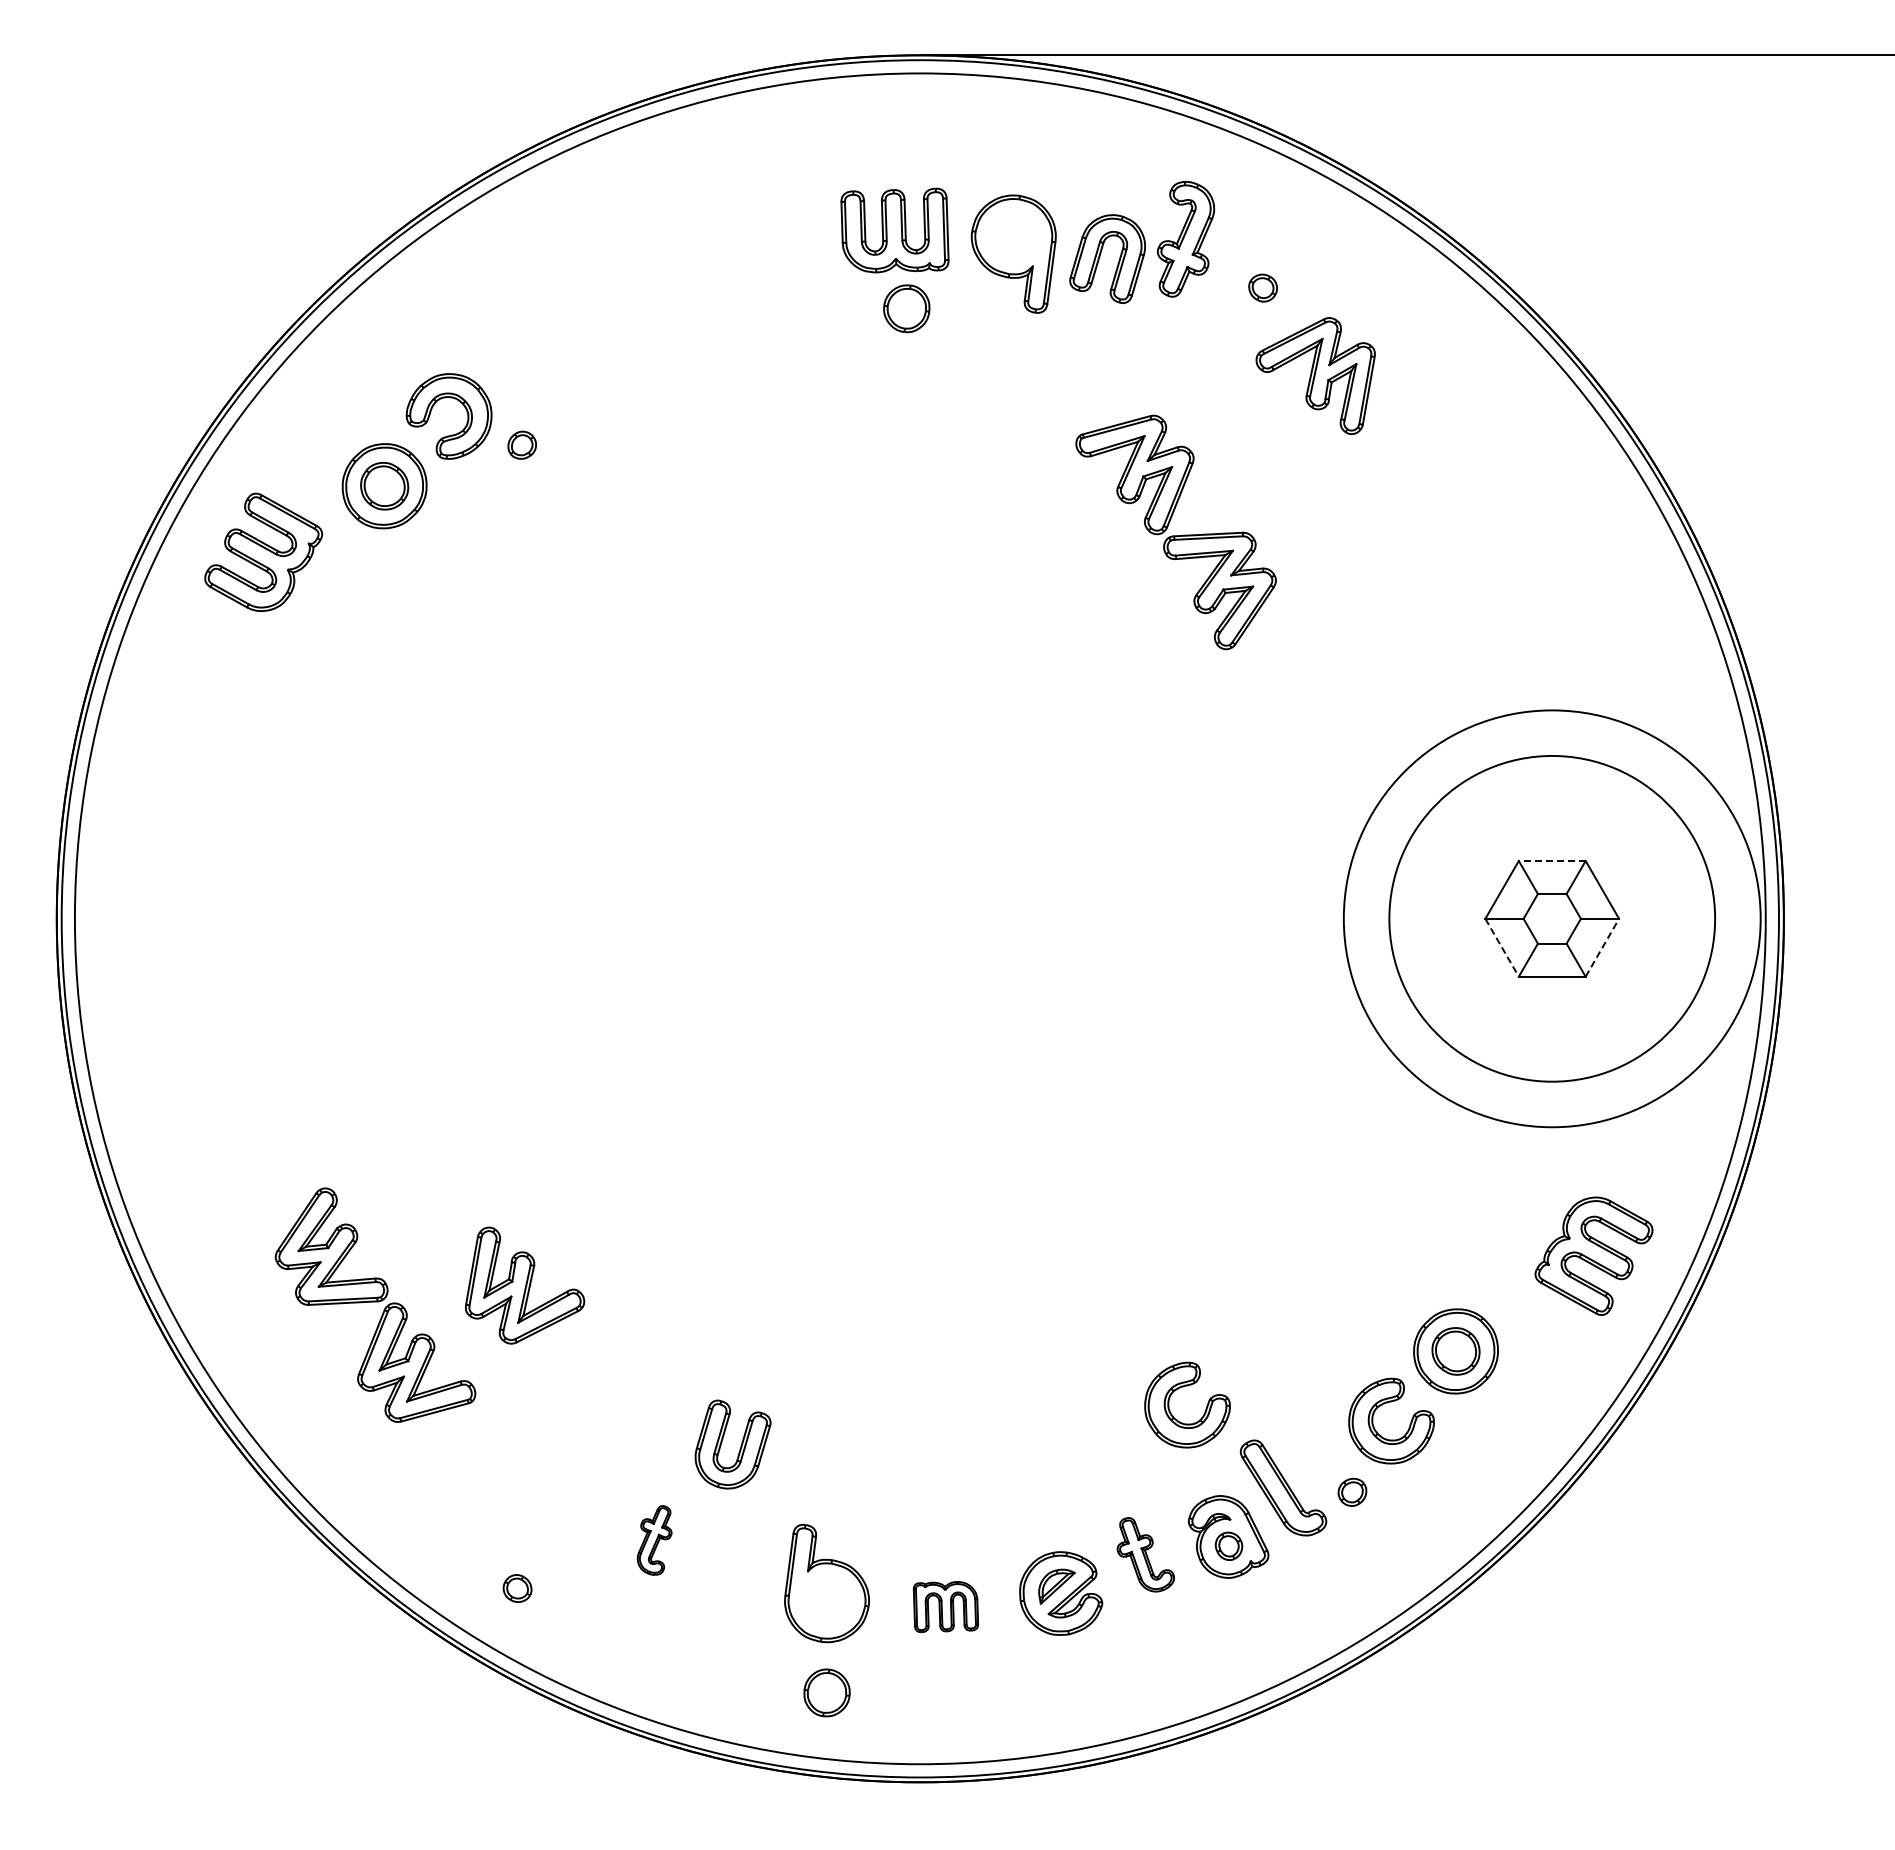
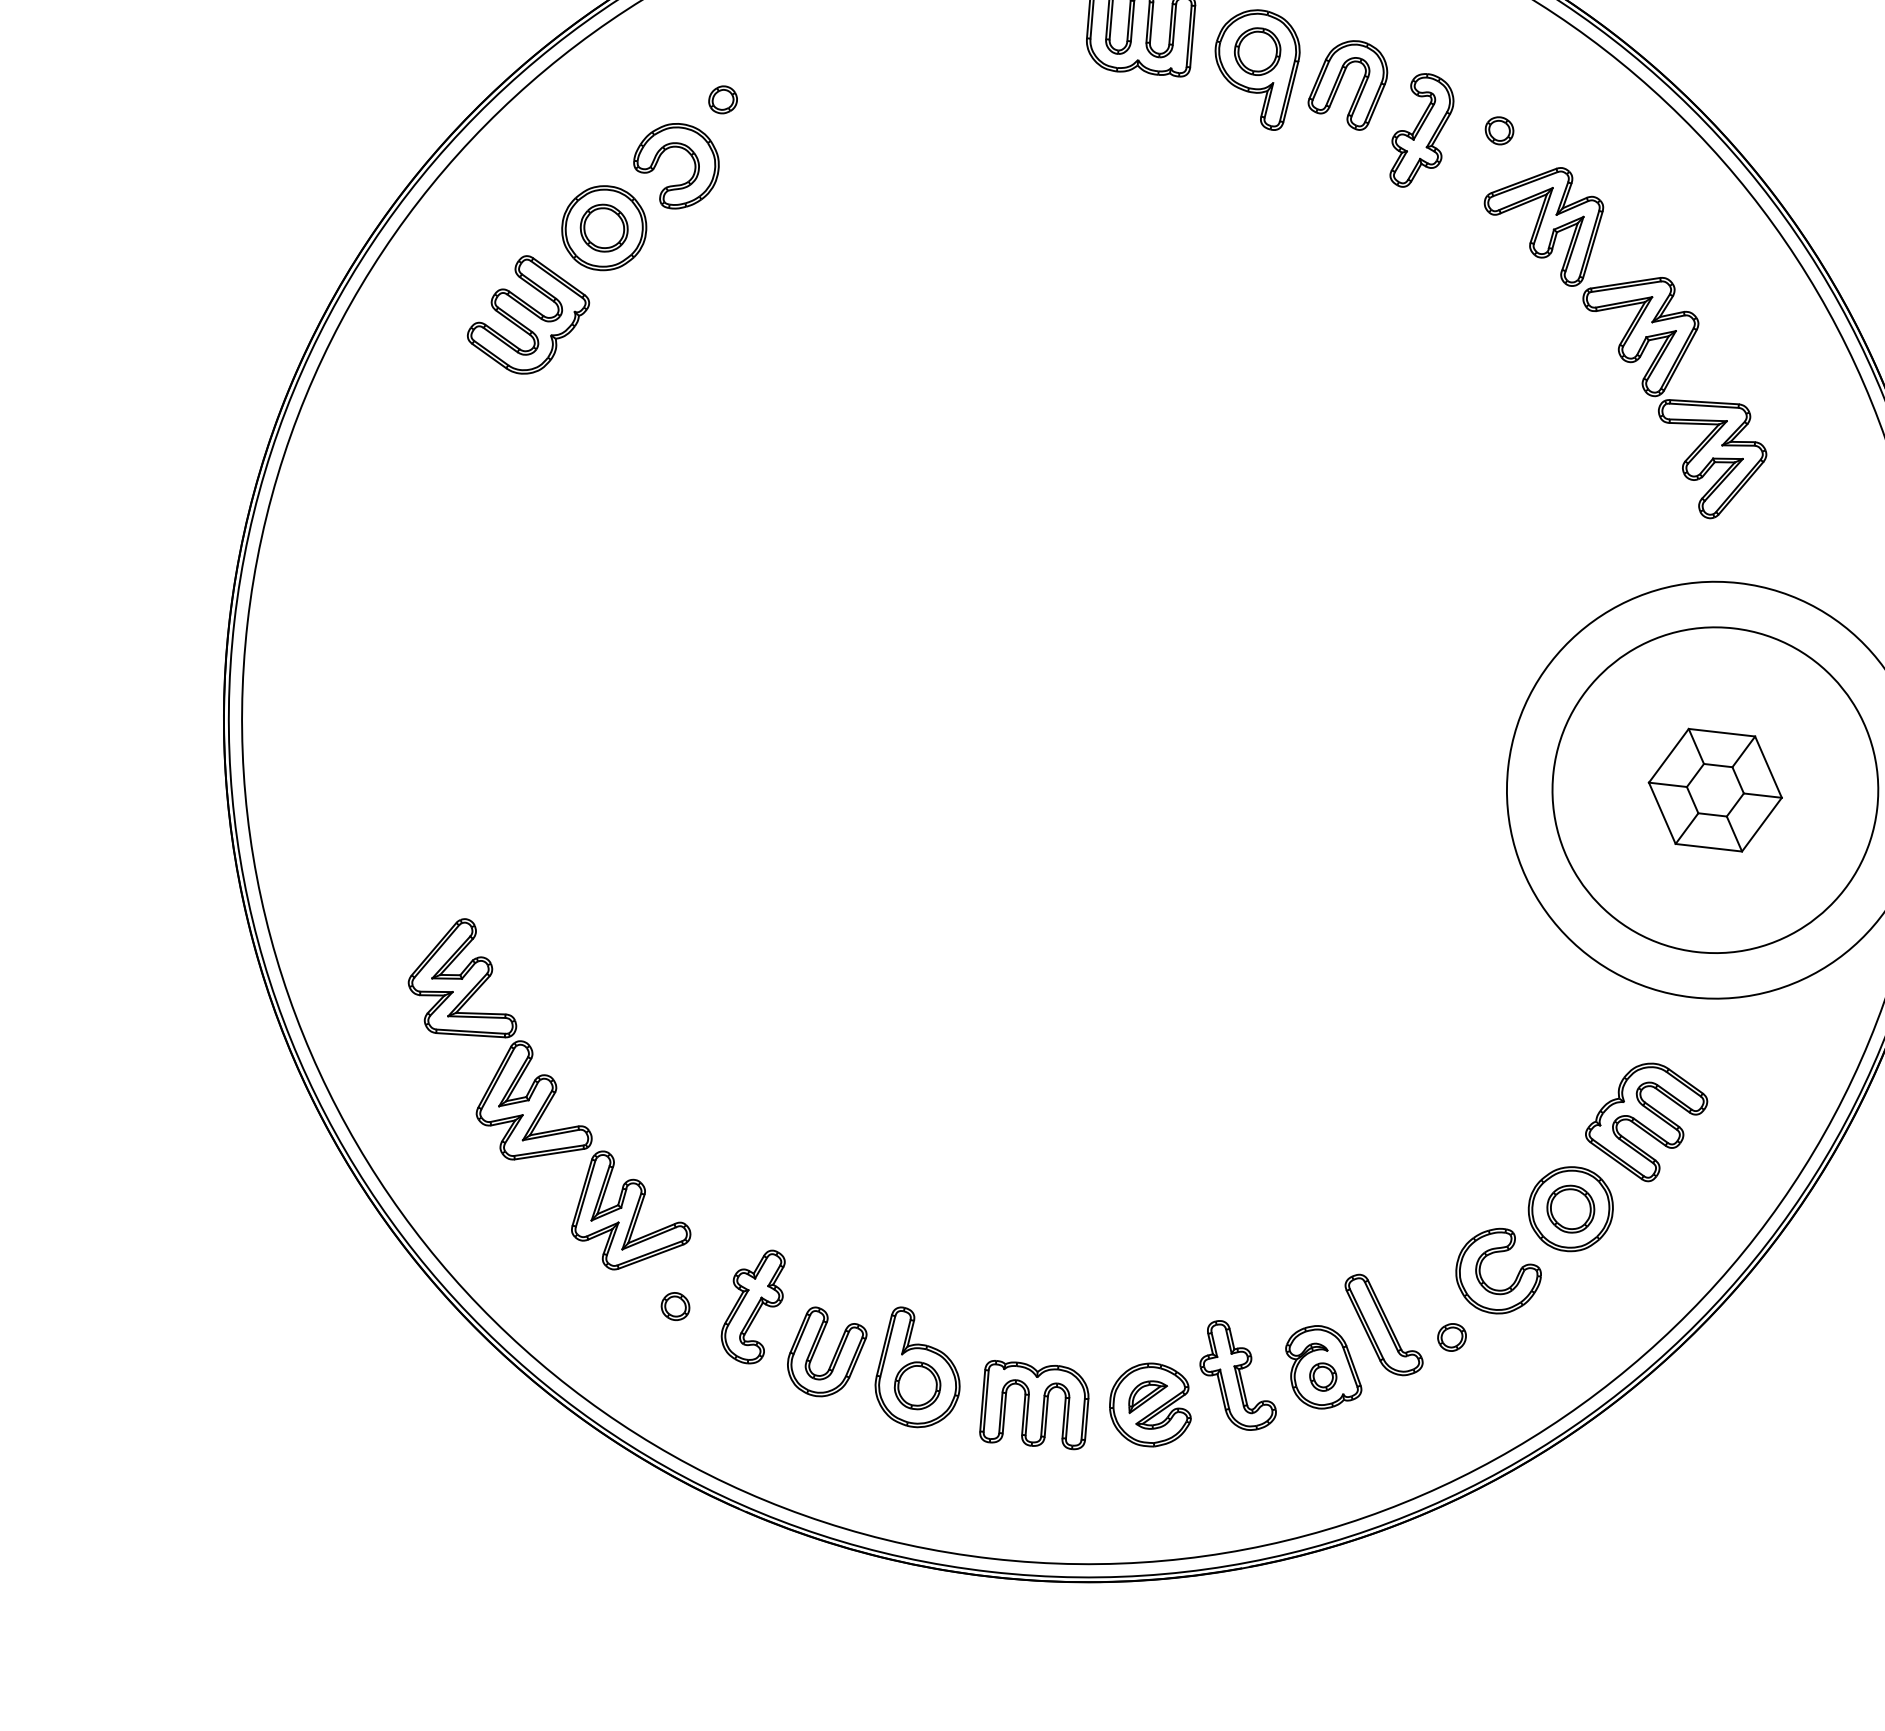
part: (1185, 239) -> (1421, 131), moved
part: (906, 308) -> (1257, 51), moved
part: (521, 444) -> (722, 99), moved
part: (1175, 532) -> (1671, 396), moved
part: (263, 551) -> (528, 314), moved
line: (1551, 860) -> (1721, 732), dashed -> solid
line: (1602, 947) -> (1762, 824), dashed -> solid
line: (1502, 948) -> (1662, 814), dashed -> solid
part: (1593, 1255) -> (1645, 1121), moved
part: (525, 1285) -> (633, 1213), moved
part: (1183, 1387) -> (1295, 1214), removed
part: (740, 1445) -> (834, 1354), moved
part: (654, 1540) -> (753, 1306), size x1.67
part: (1145, 1554) -> (1239, 1375), size x1.43
part: (517, 1588) -> (675, 1306), moved
part: (945, 1606) -> (1034, 1404), size x1.67
part: (826, 1692) -> (917, 1385), moved

